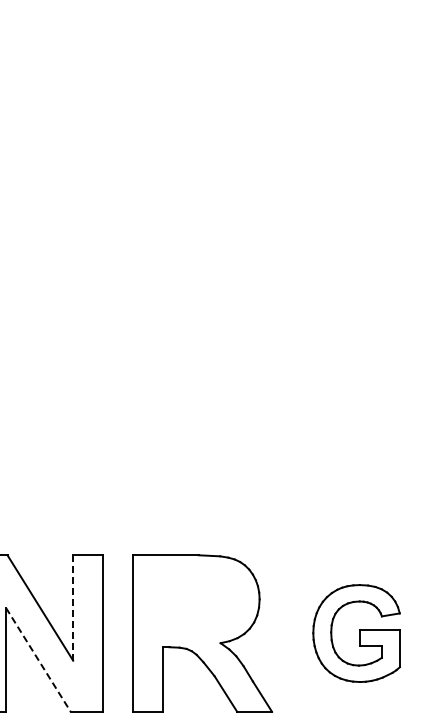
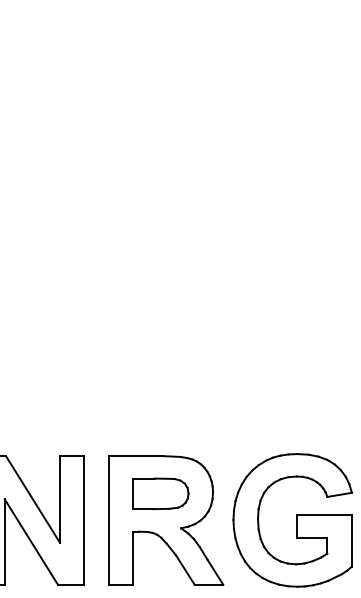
part: (196, 600) -> (161, 493), added
line: (73, 607) -> (60, 498), dashed -> solid
part: (356, 633) -> (292, 520), size x1.67
line: (38, 660) -> (31, 542), dashed -> solid

